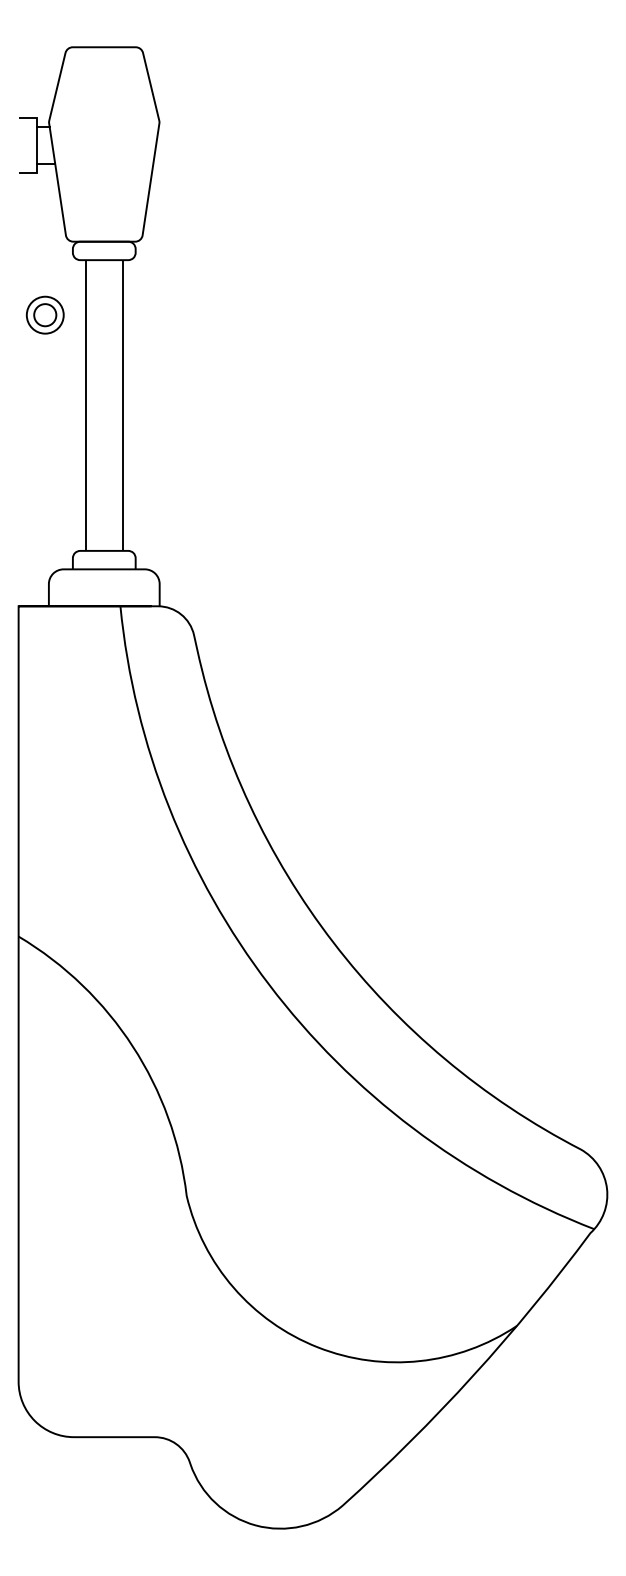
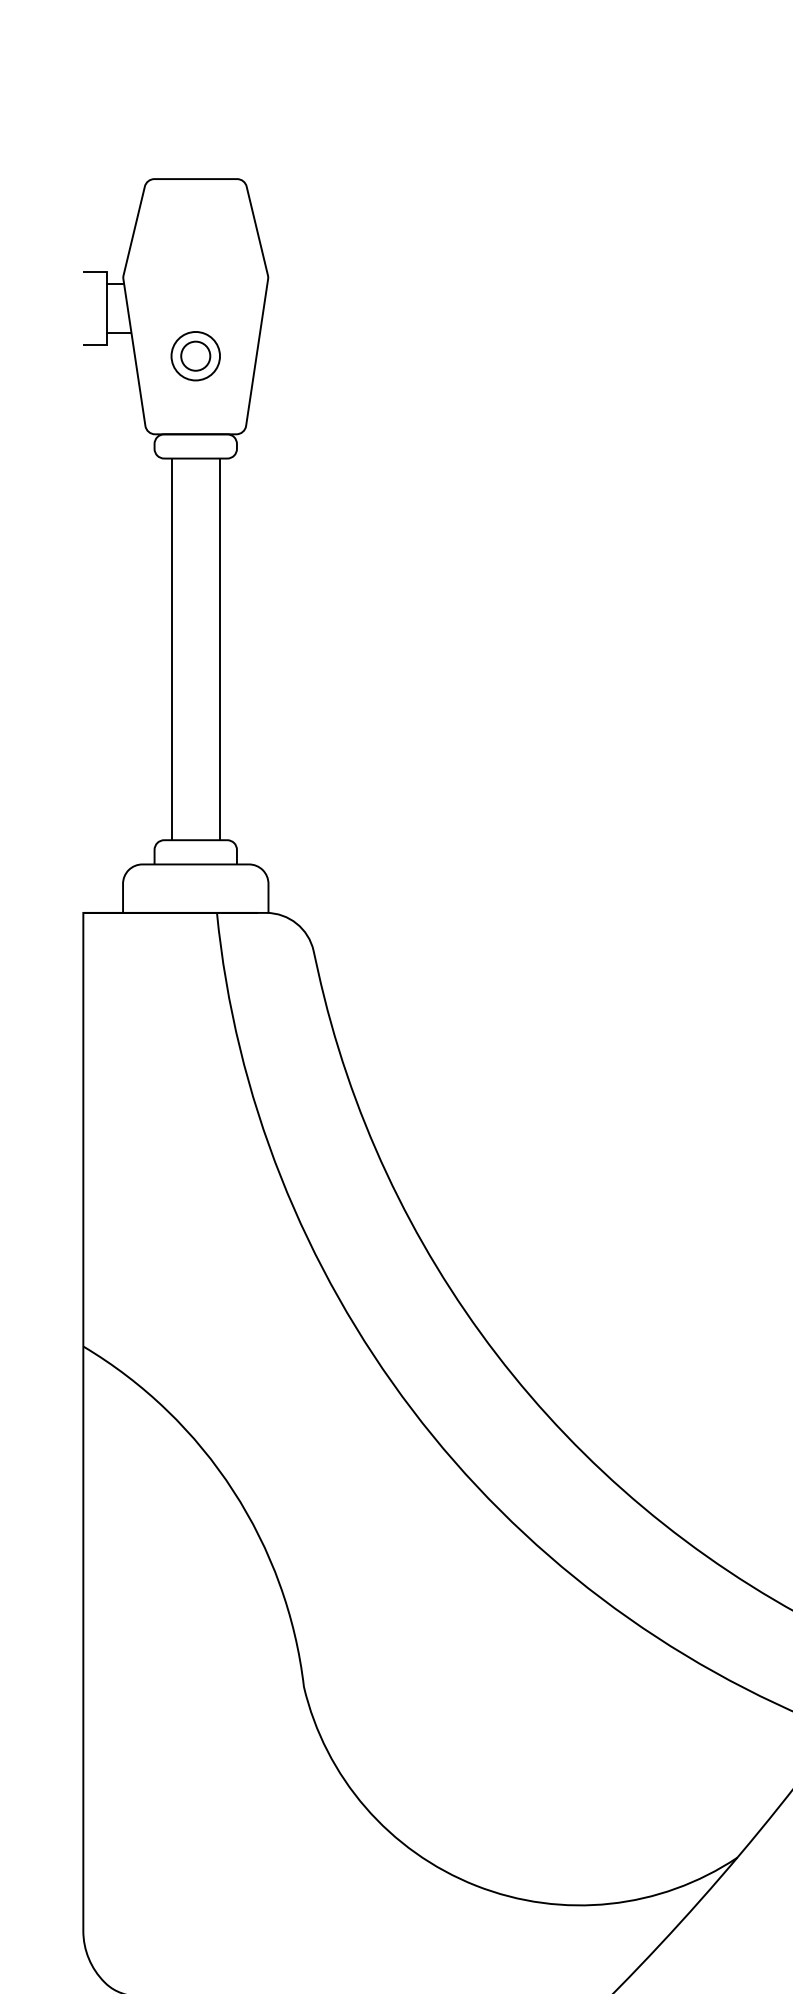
part: (44, 314) -> (194, 355), moved

